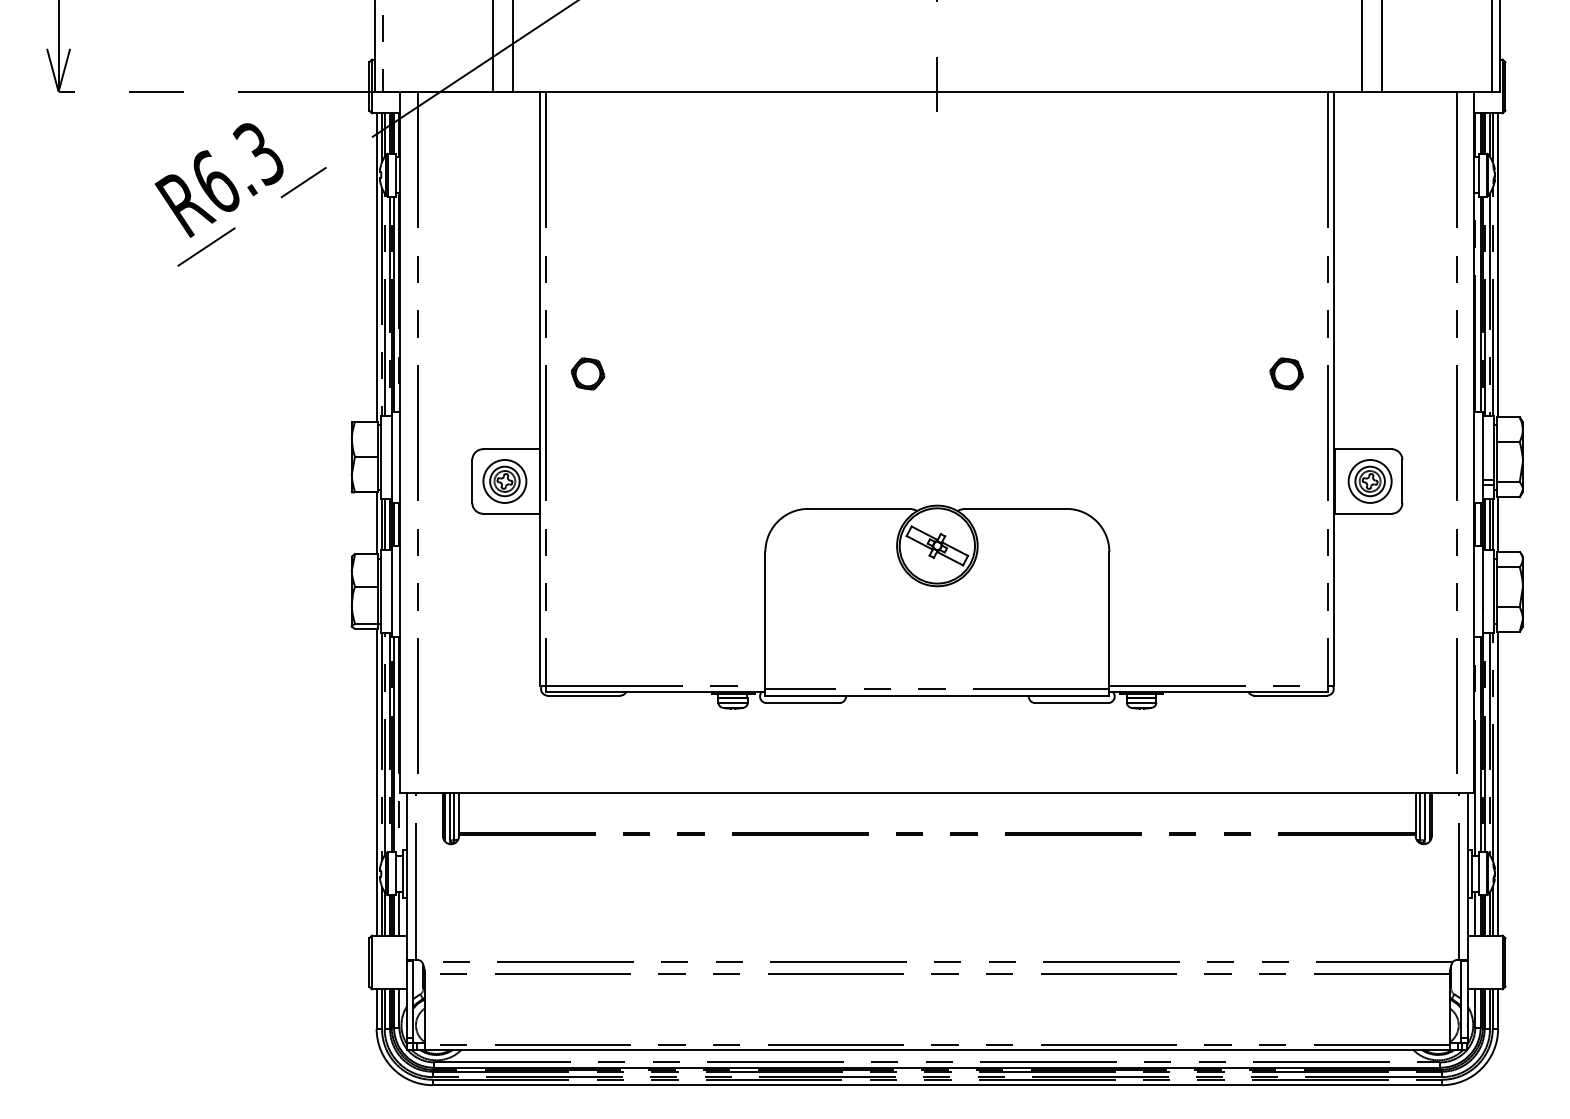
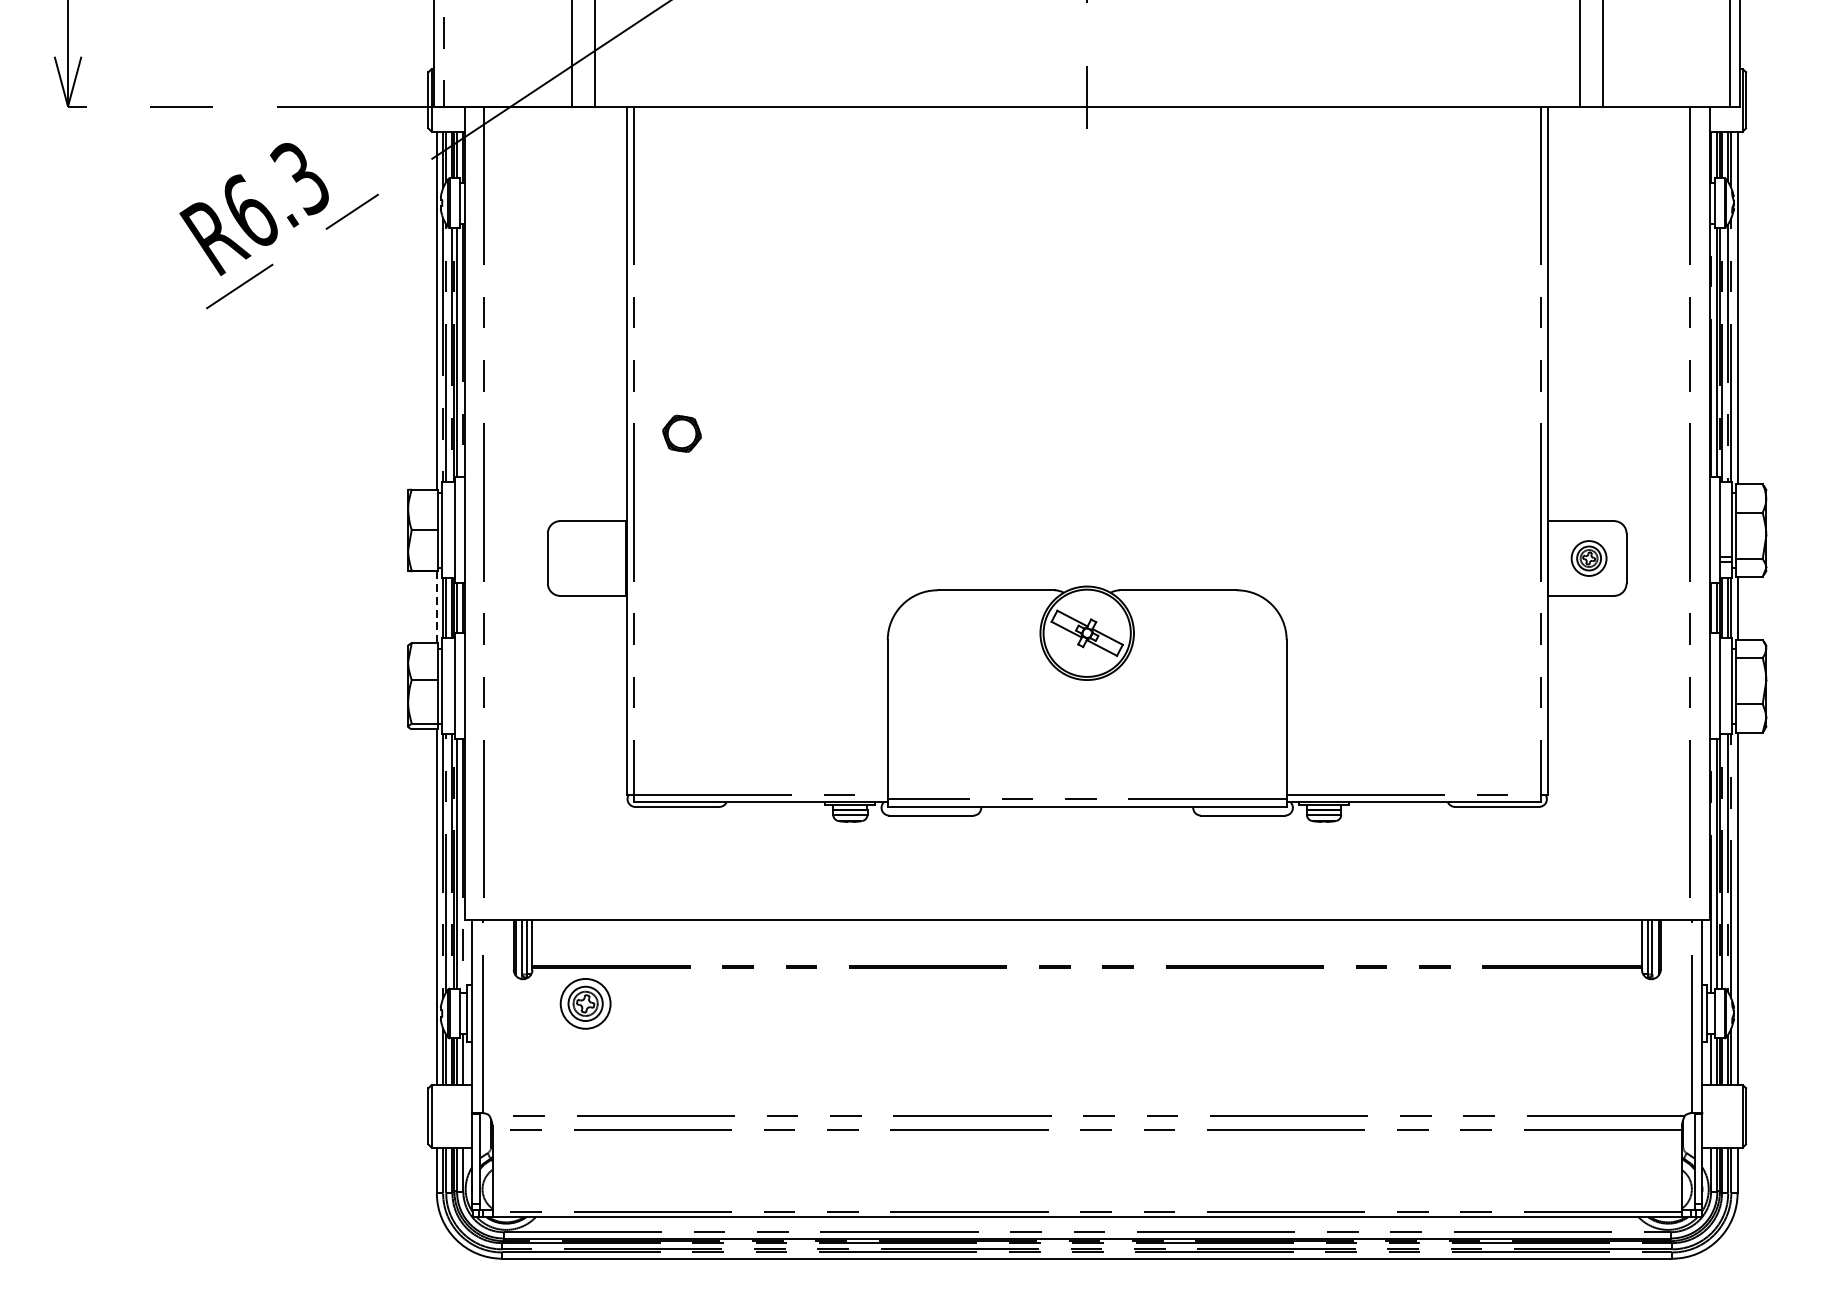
part: (1286, 373) -> (1492, 433), removed
part: (504, 481) -> (585, 1003), moved
part: (1369, 481) -> (1588, 558), size x0.7
line: (376, 523) -> (436, 607), solid -> dashed

